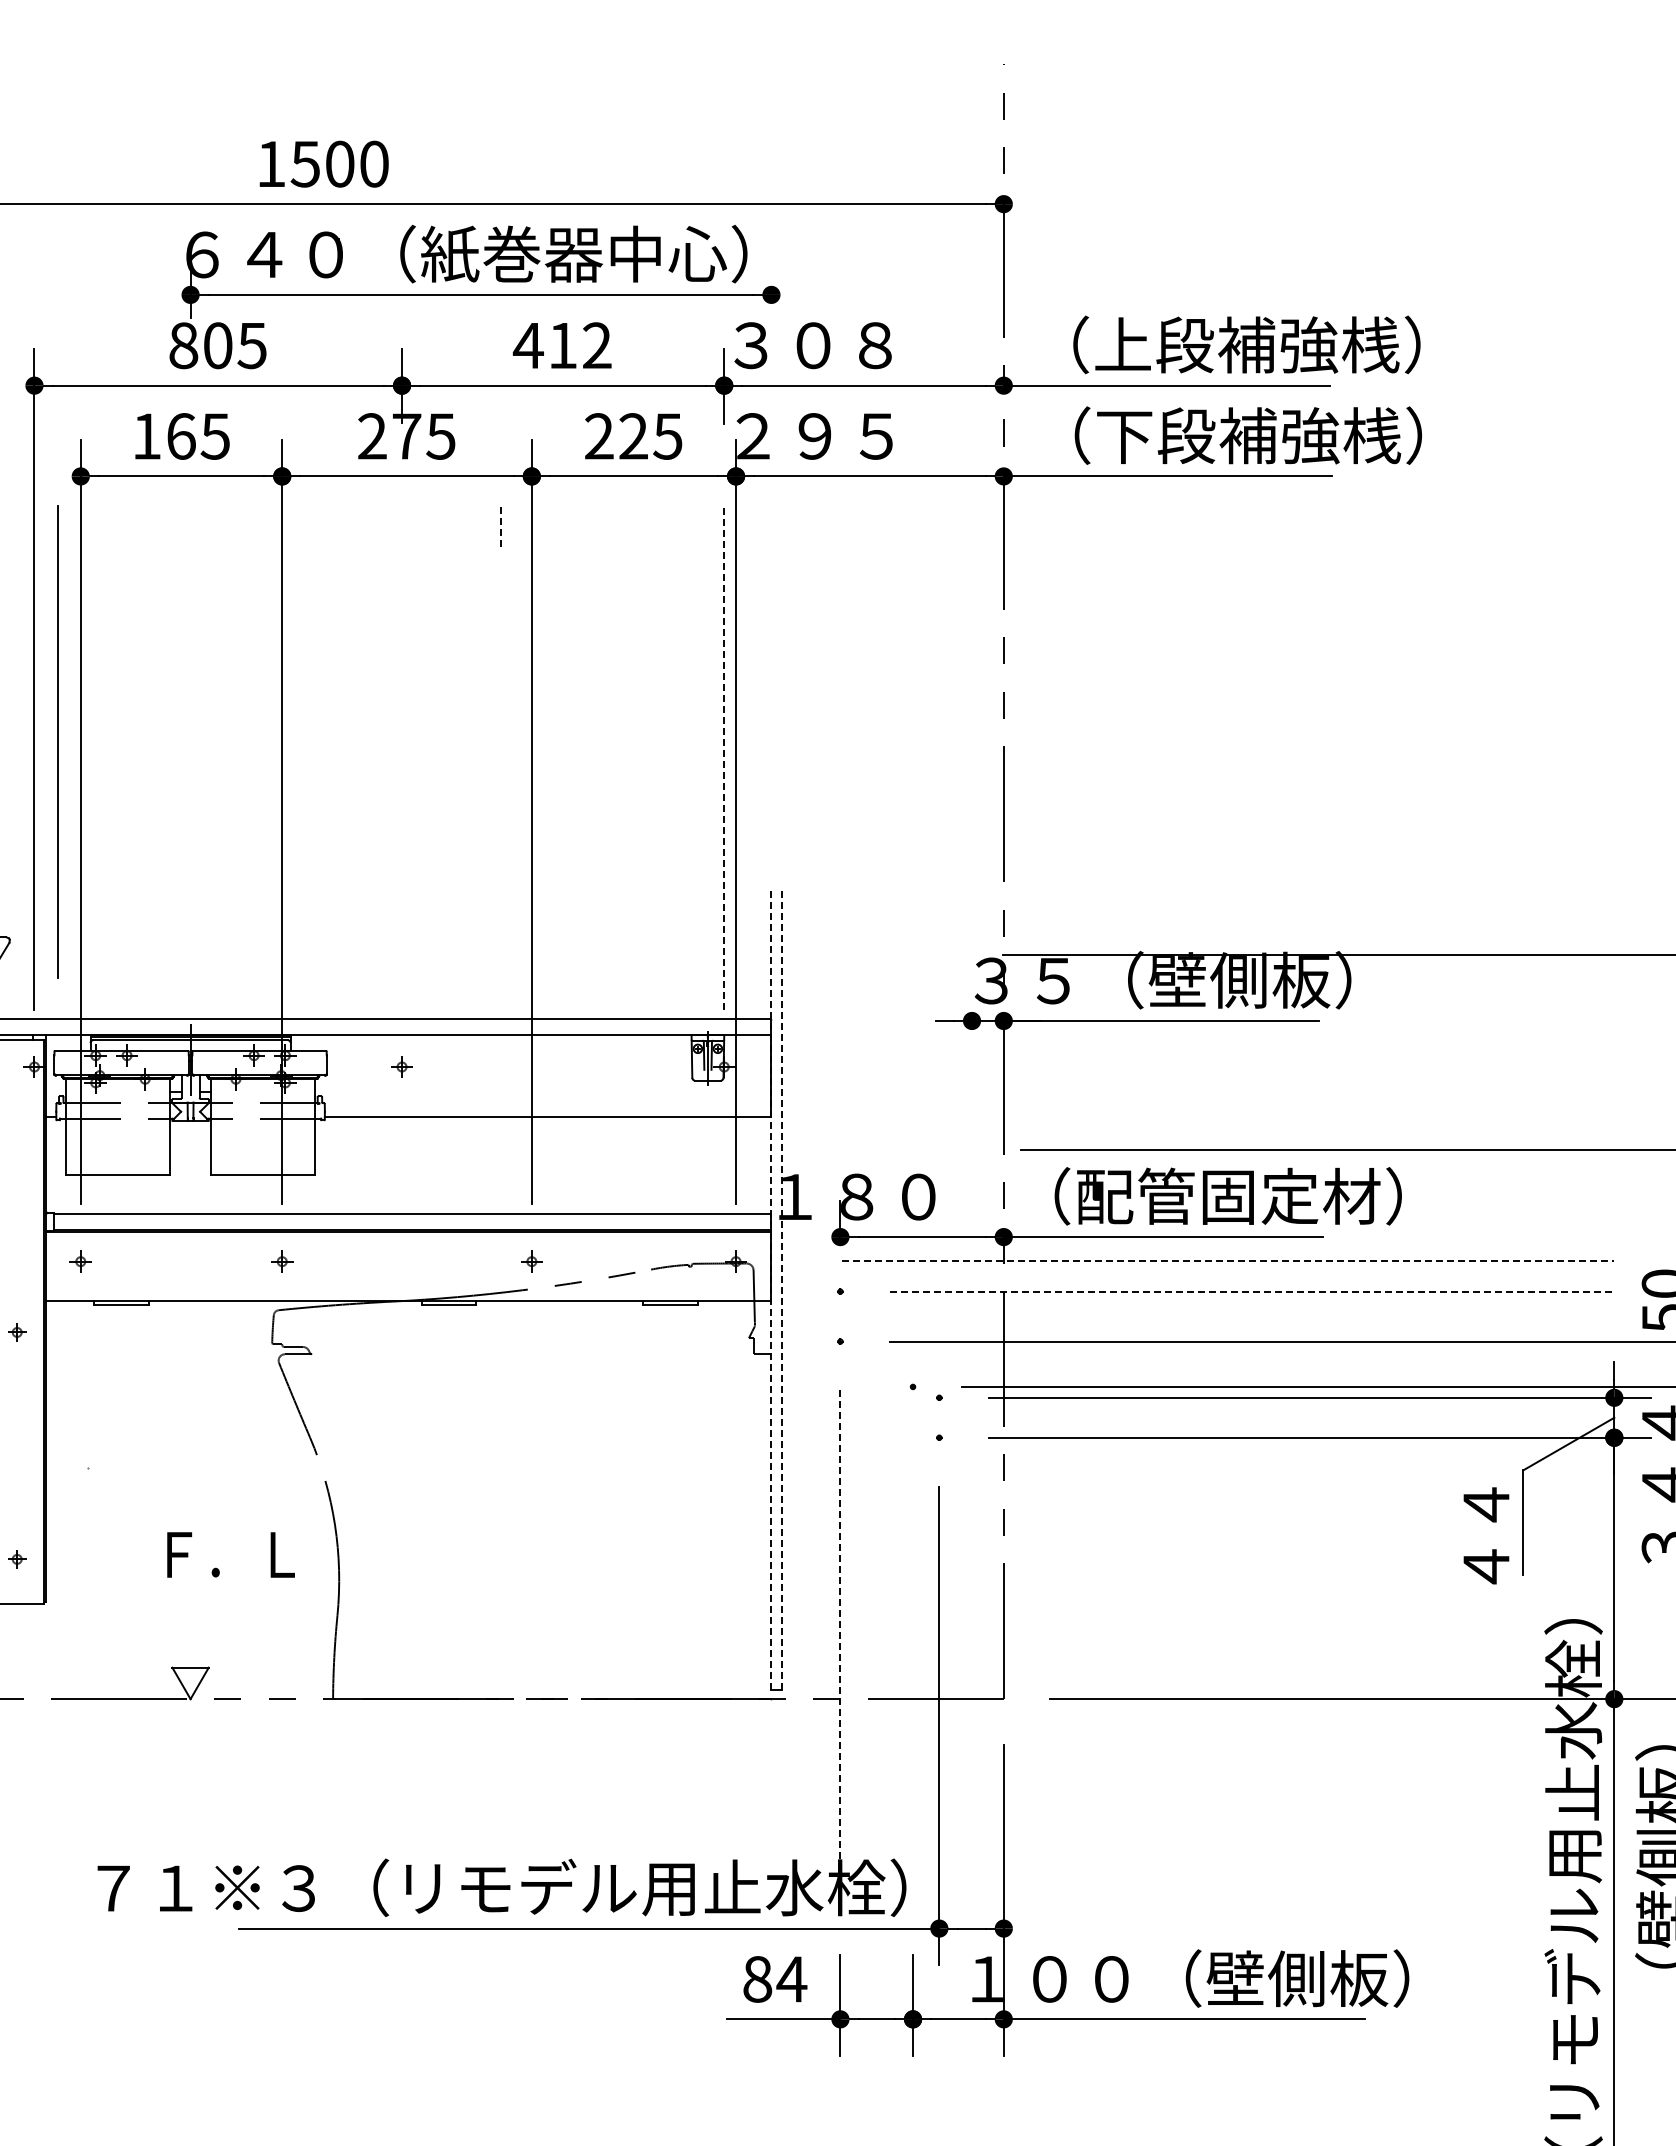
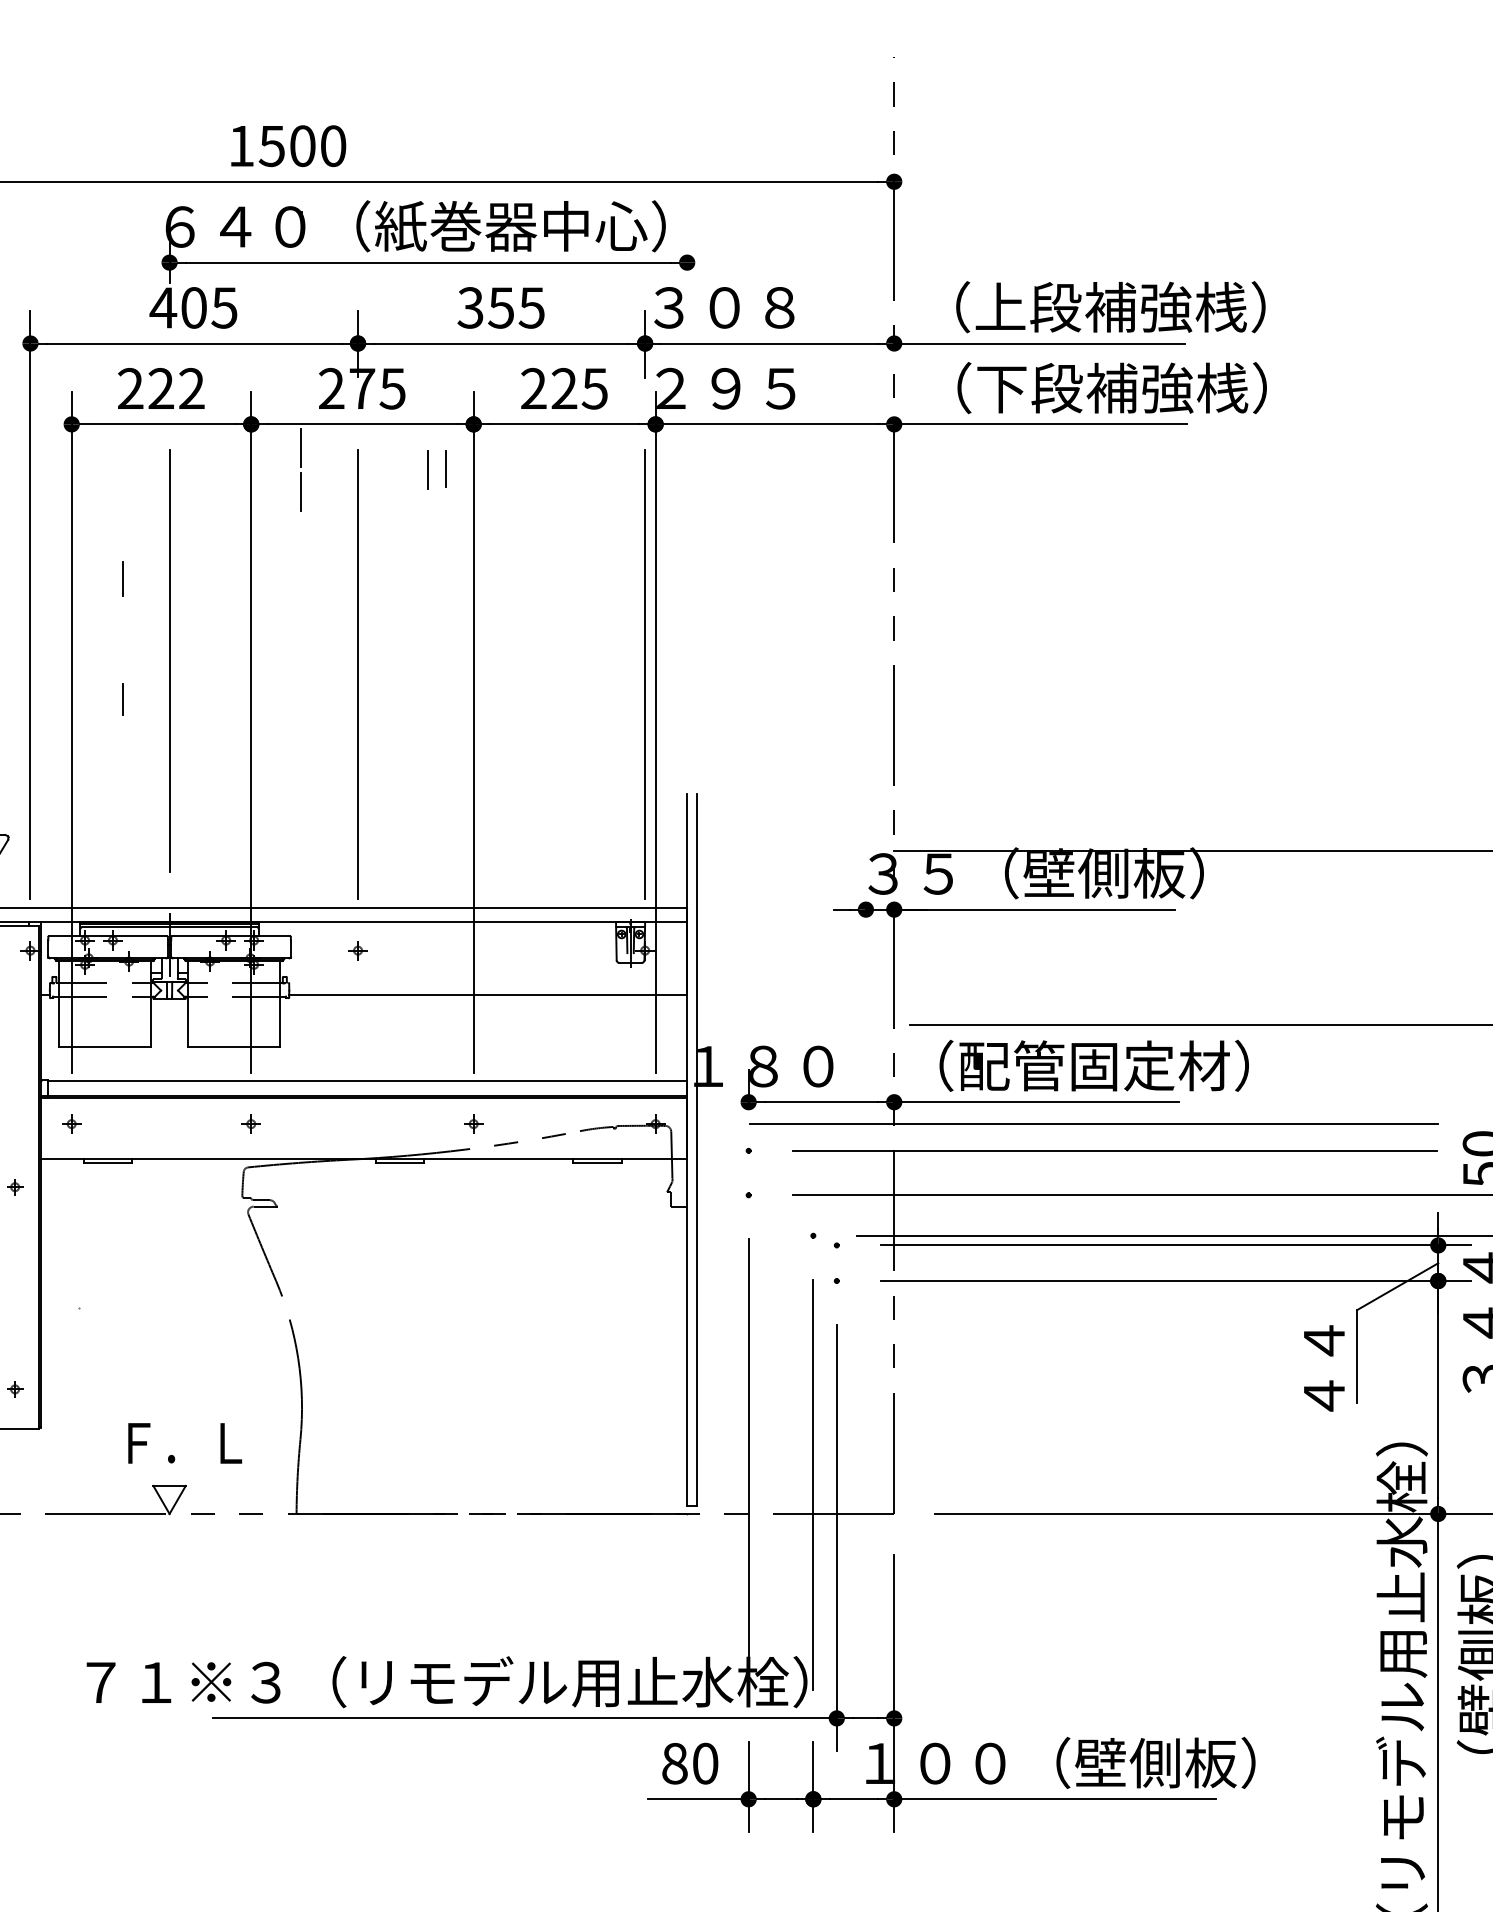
text: (183, 345) -> (163, 307), 805 -> 405
text: (561, 345) -> (500, 307), 412 -> 355
text: (180, 436) -> (160, 388), 165 -> 222
line: (337, 502) -> (300, 447), added
line: (500, 526) -> (445, 469), dashed -> solid
line: (480, 527) -> (427, 469), added
line: (337, 552) -> (300, 492), added
line: (137, 650) -> (122, 579), added
line: (57, 741) -> (169, 660), moved
line: (402, 757) -> (358, 674), added
line: (724, 757) -> (645, 674), dashed -> solid
line: (137, 784) -> (122, 698), added
line: (1228, 1261) -> (1094, 1123), dashed -> solid
line: (771, 1290) -> (687, 1149), dashed -> solid
line: (782, 1290) -> (697, 1149), dashed -> solid
line: (1251, 1291) -> (1114, 1150), dashed -> solid
text: (230, 1554) -> (184, 1442), moved
line: (840, 1643) -> (748, 1464), dashed -> solid
line: (913, 1666) -> (813, 1484), added
text: (791, 1979) -> (705, 1763), 84 -> 80

